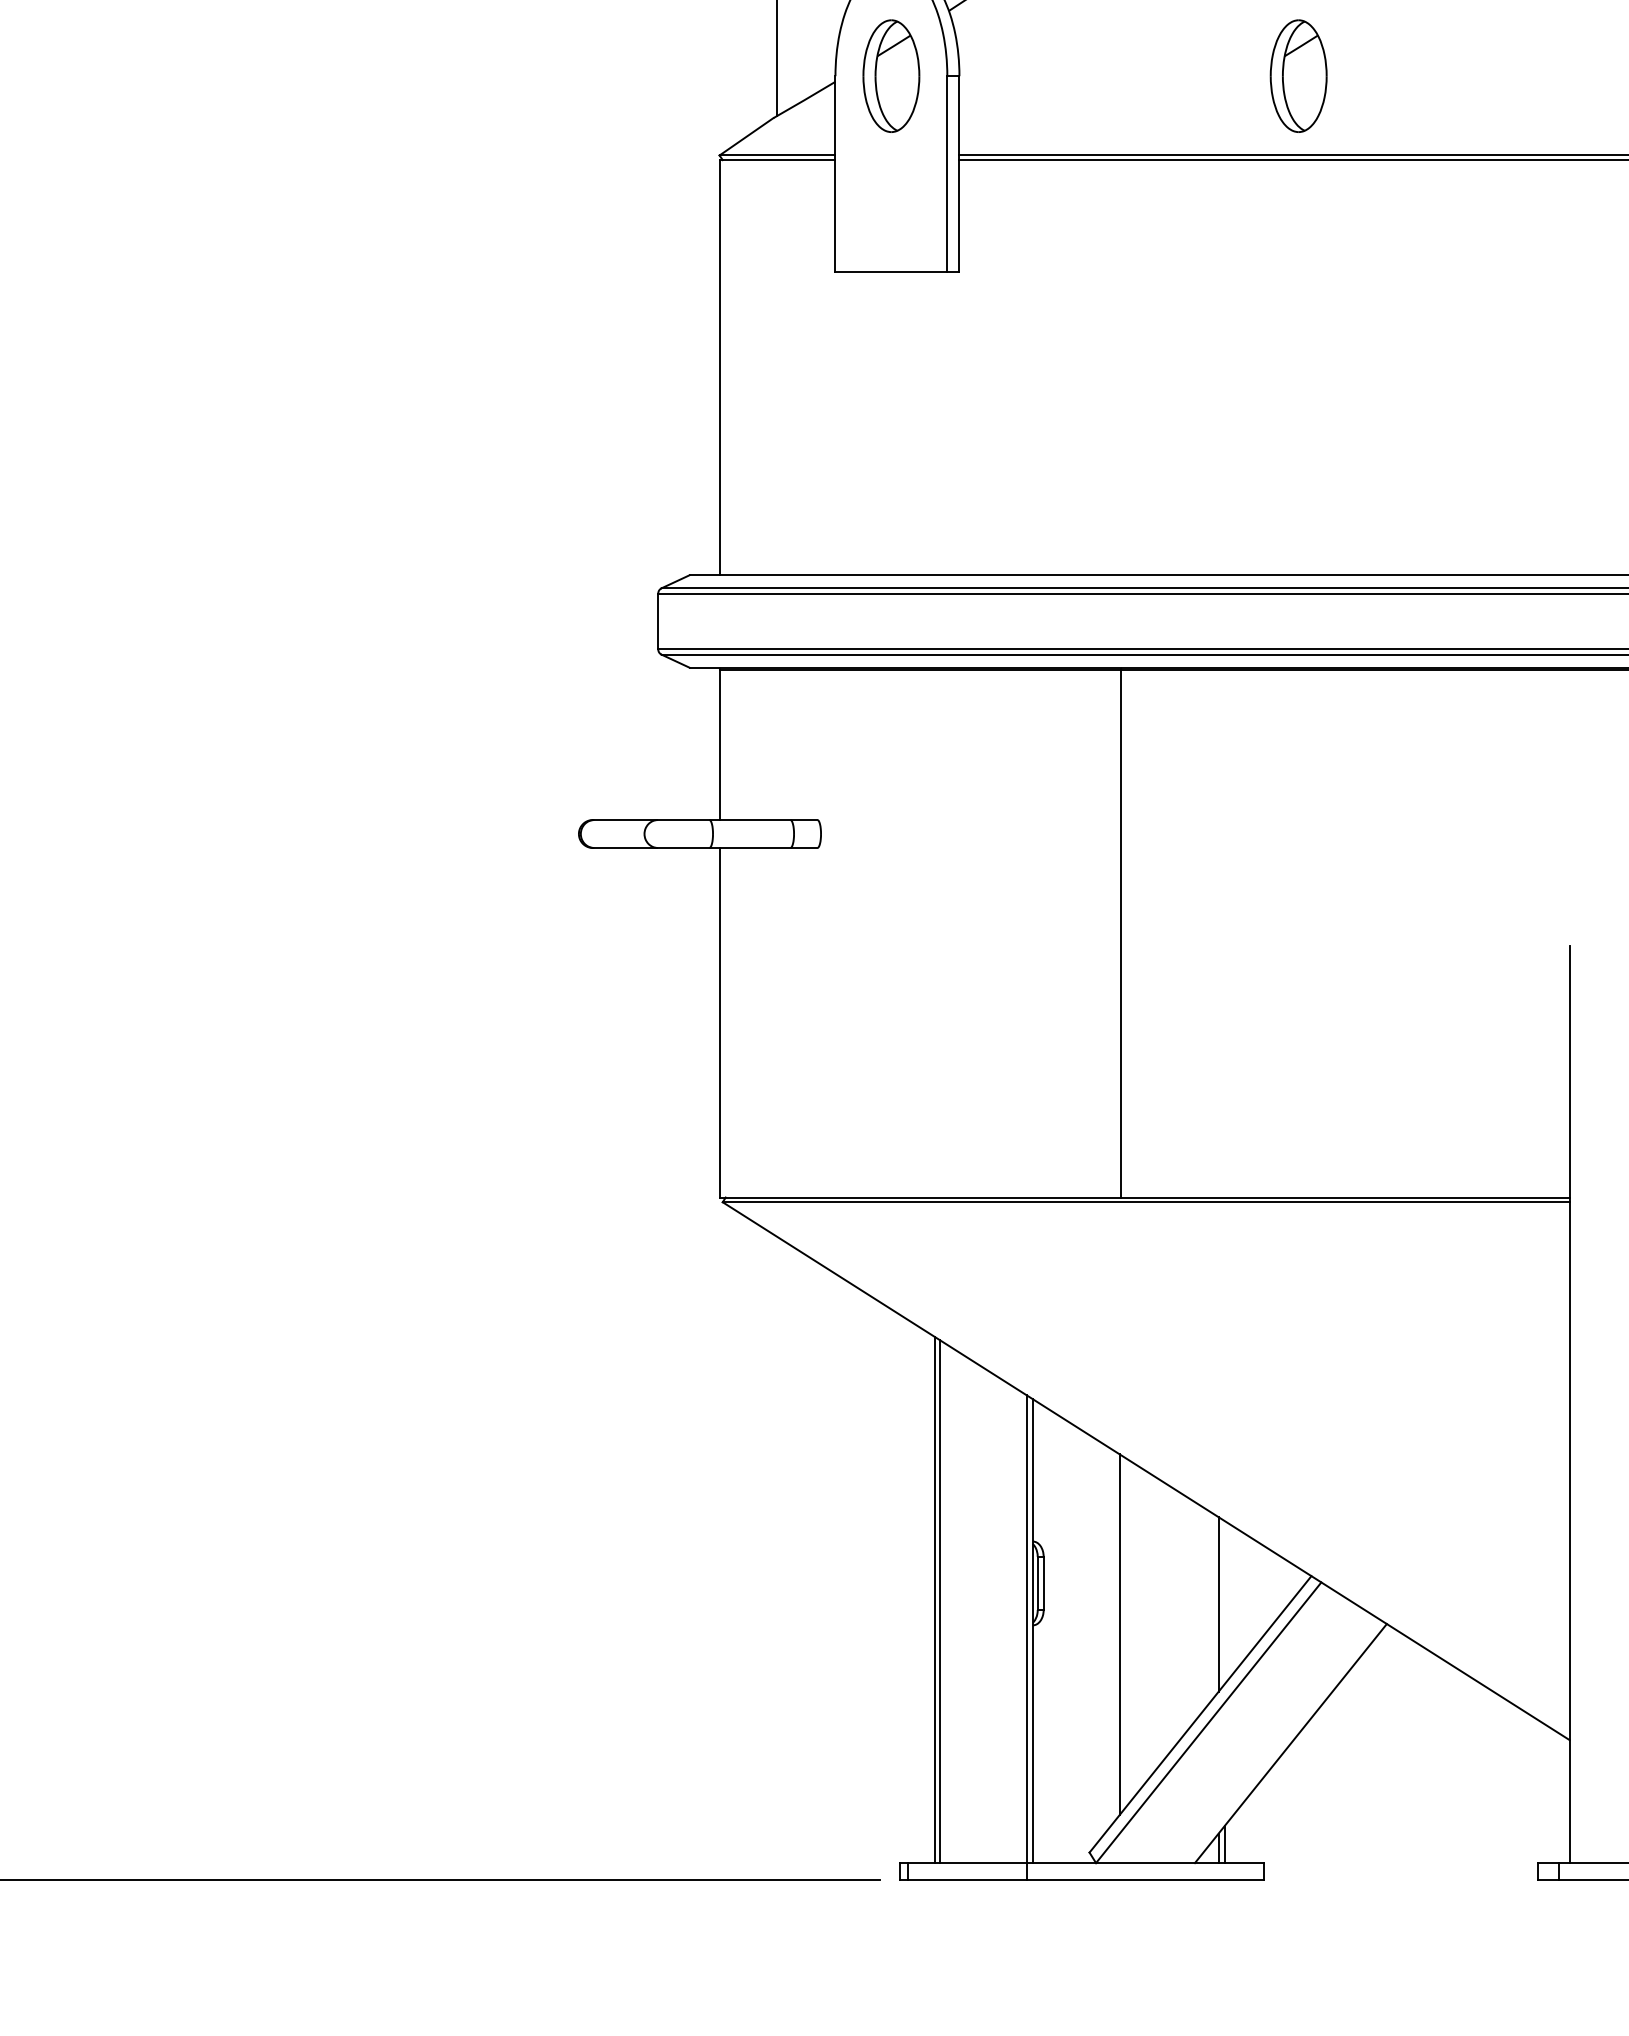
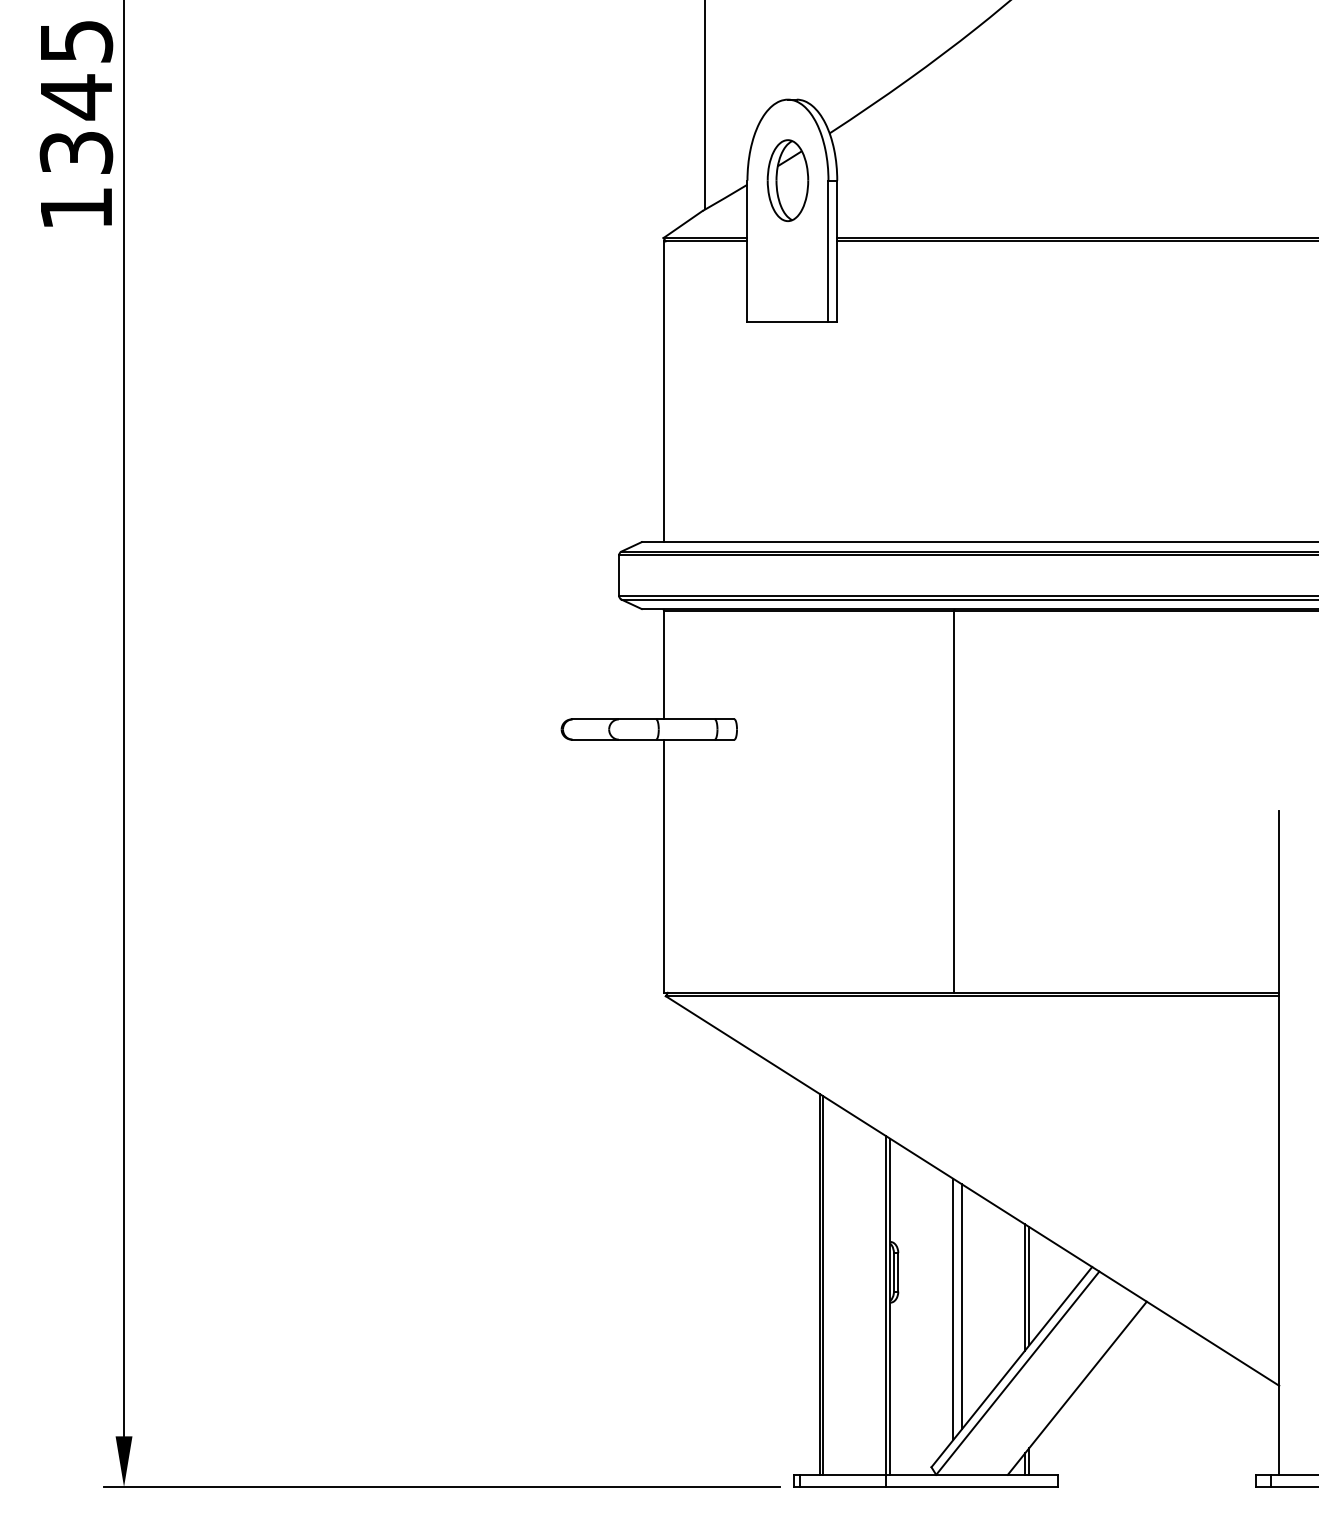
part: (1298, 75) -> (1082, 180), removed
line: (1224, 1603) -> (1029, 1286), added
line: (1130, 1630) -> (961, 1306), added

